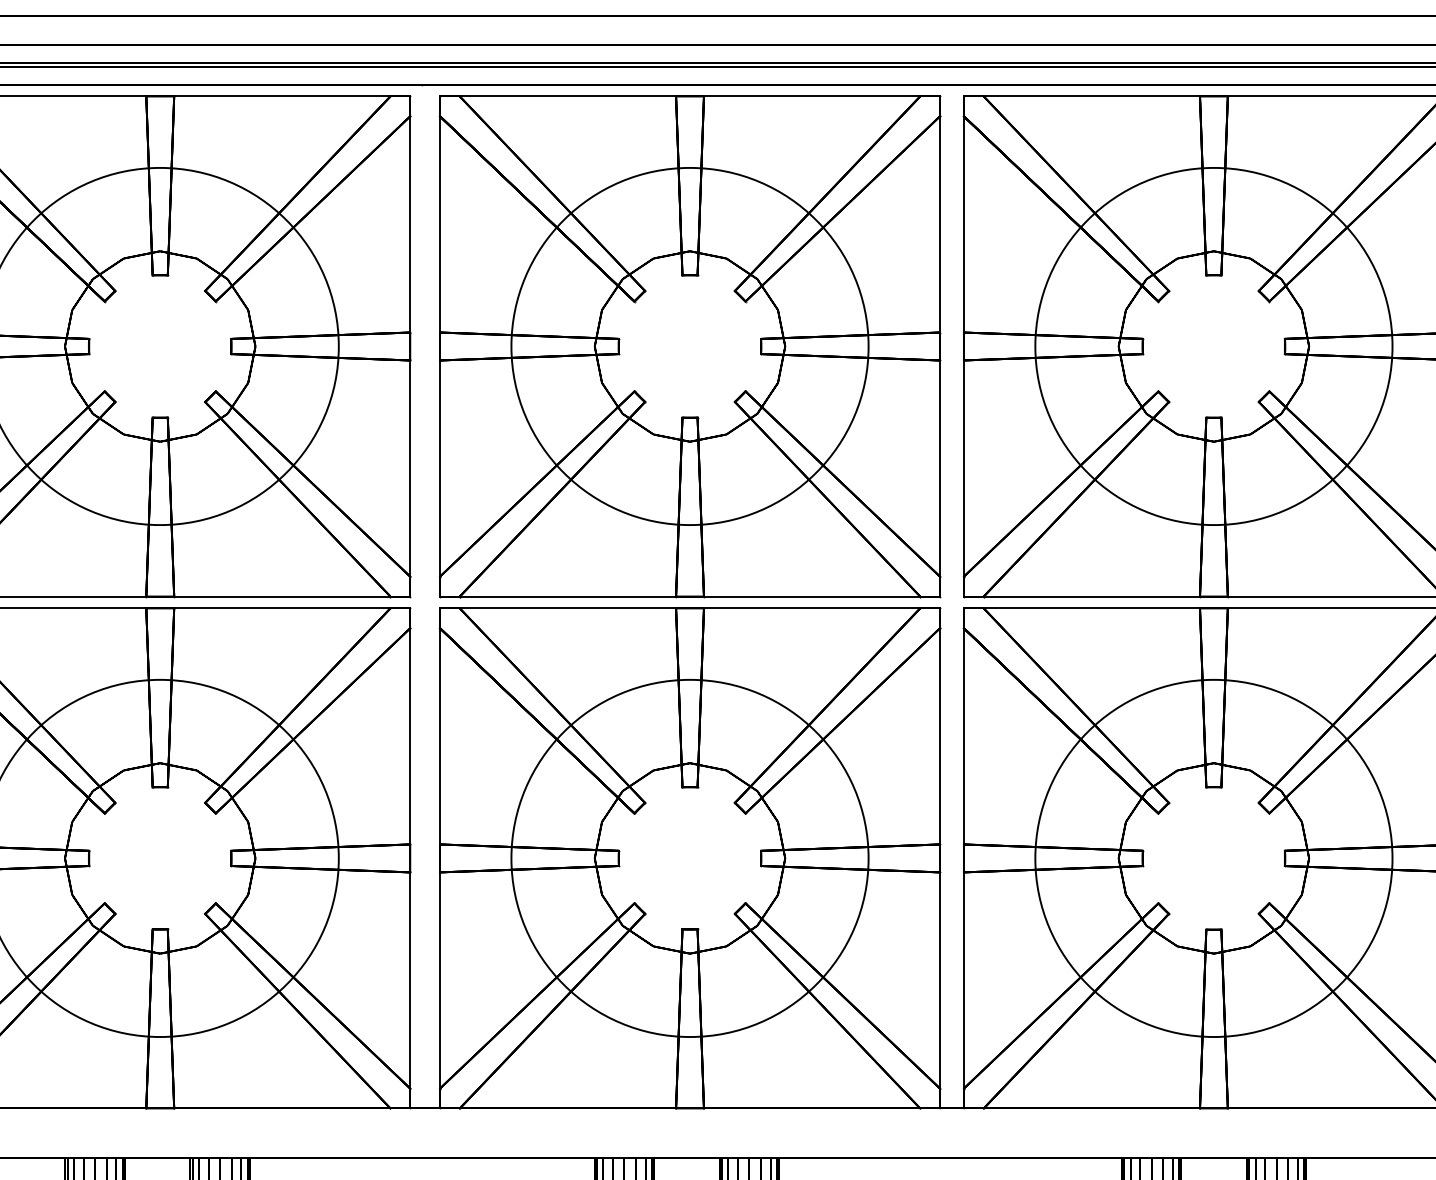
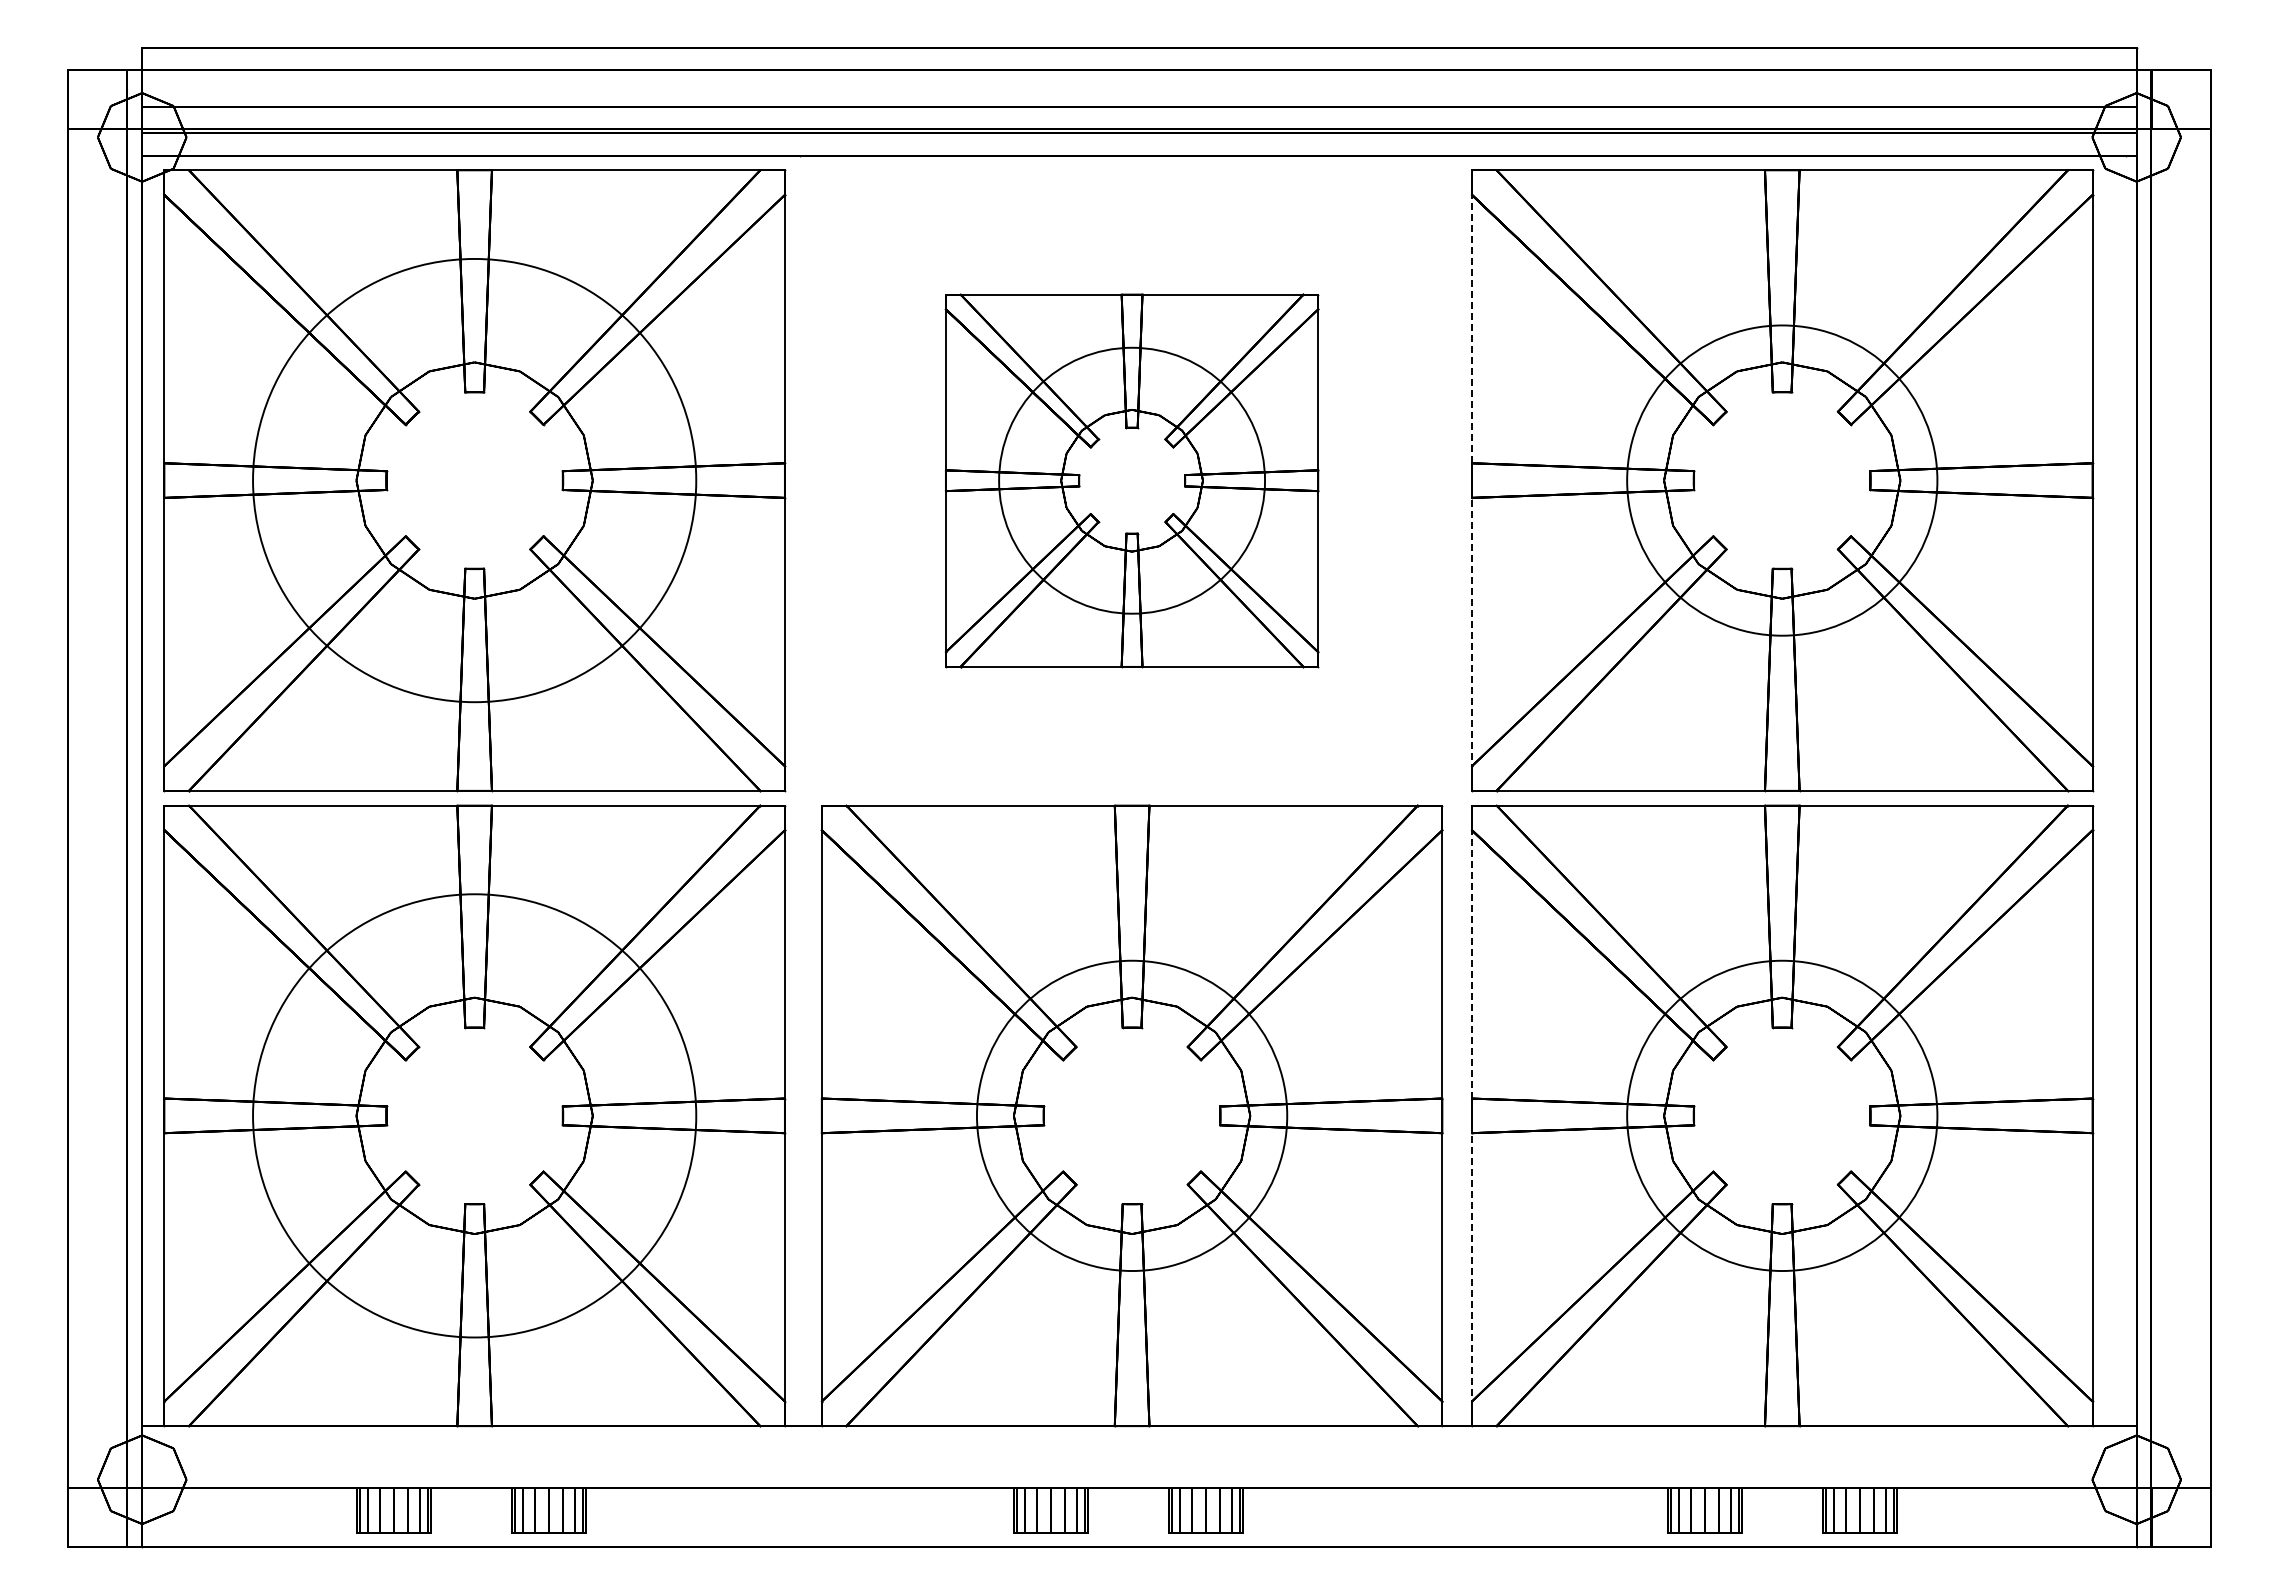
part: (689, 346) -> (1131, 480), size x0.6
circle: (1213, 346) -> (1781, 480), size x0.7
line: (964, 347) -> (1472, 481), solid -> dashed
circle: (689, 858) -> (1131, 1115), size x0.7
line: (964, 858) -> (1472, 1116), solid -> dashed
circle: (1213, 858) -> (1781, 1115), size x0.7

